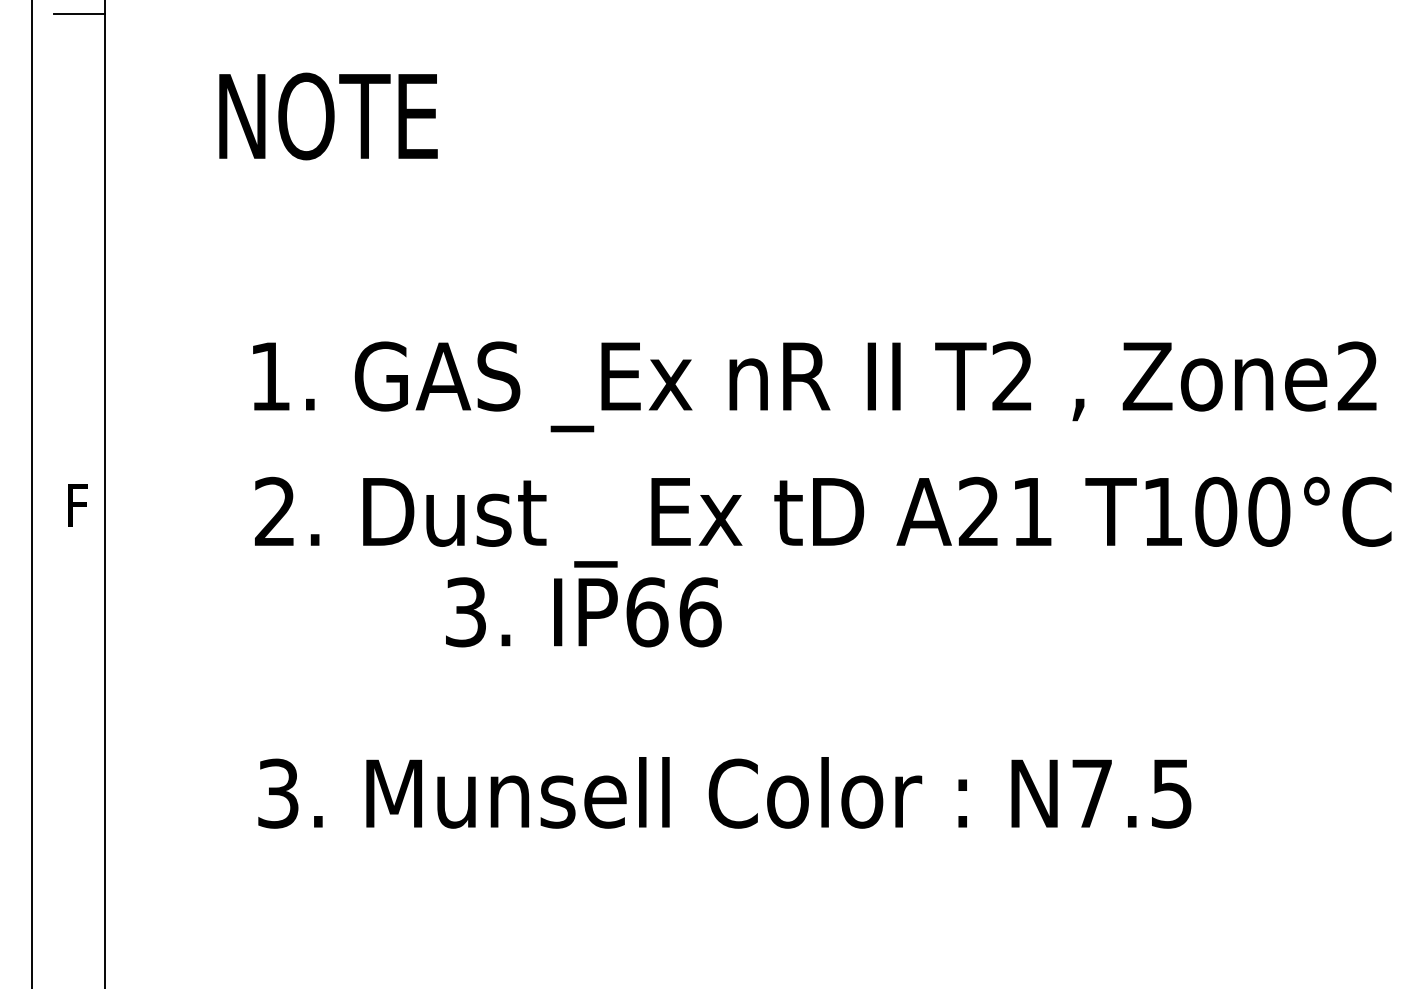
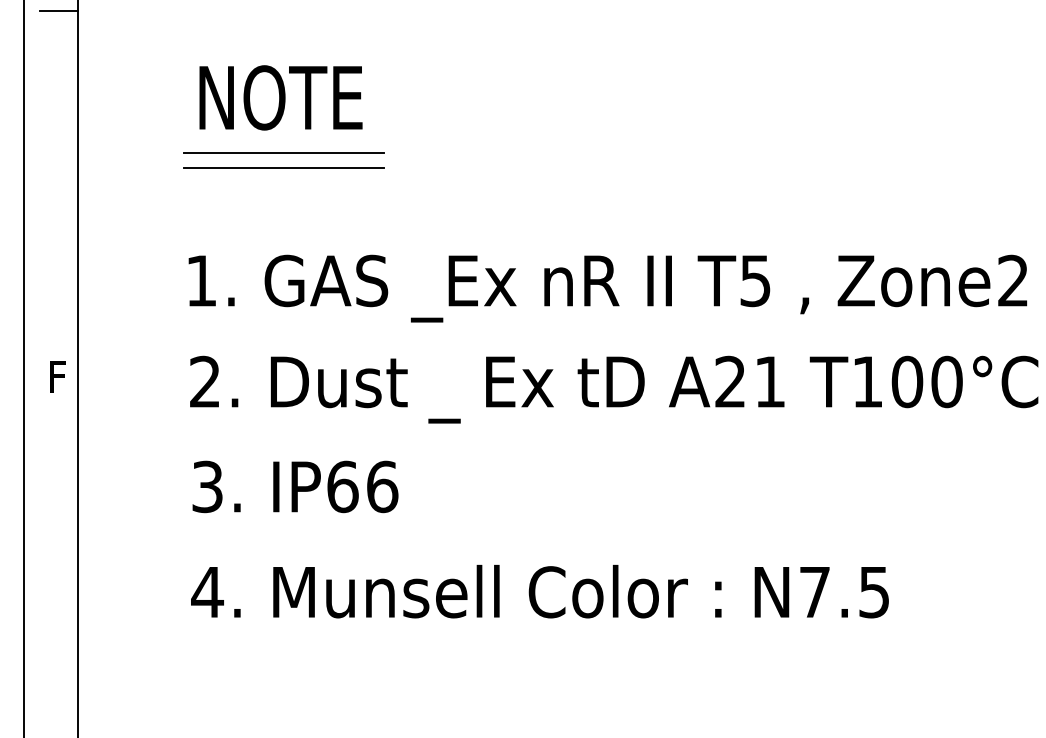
text: (327, 115) -> (280, 97), moved
line: (381, 204) -> (284, 152), added
line: (381, 224) -> (284, 167), added
text: (1012, 375) -> (755, 280), T2 -> T5
text: (583, 611) -> (295, 486), moved
text: (278, 793) -> (207, 592), 3. -> 4.

